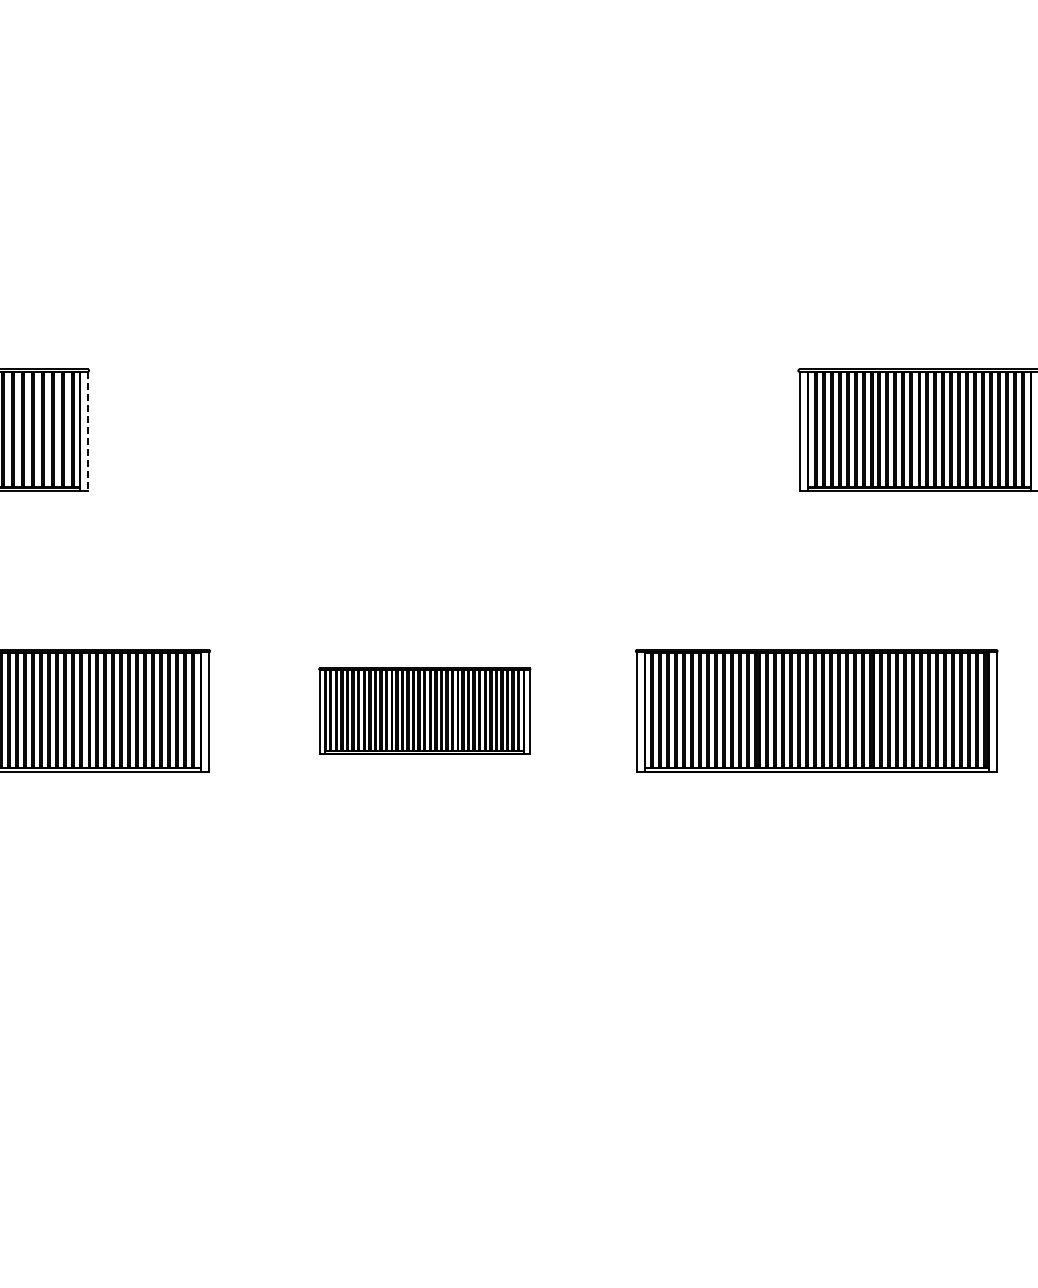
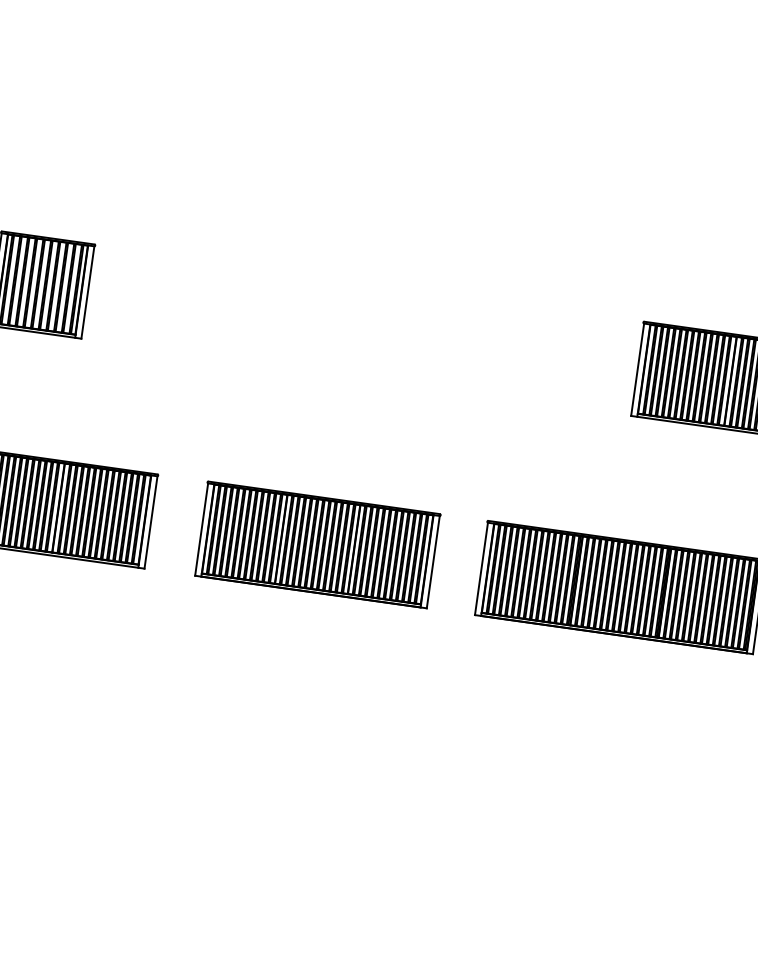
line: (88, 431) -> (88, 292), dashed -> solid
part: (424, 710) -> (317, 544), size x1.43

